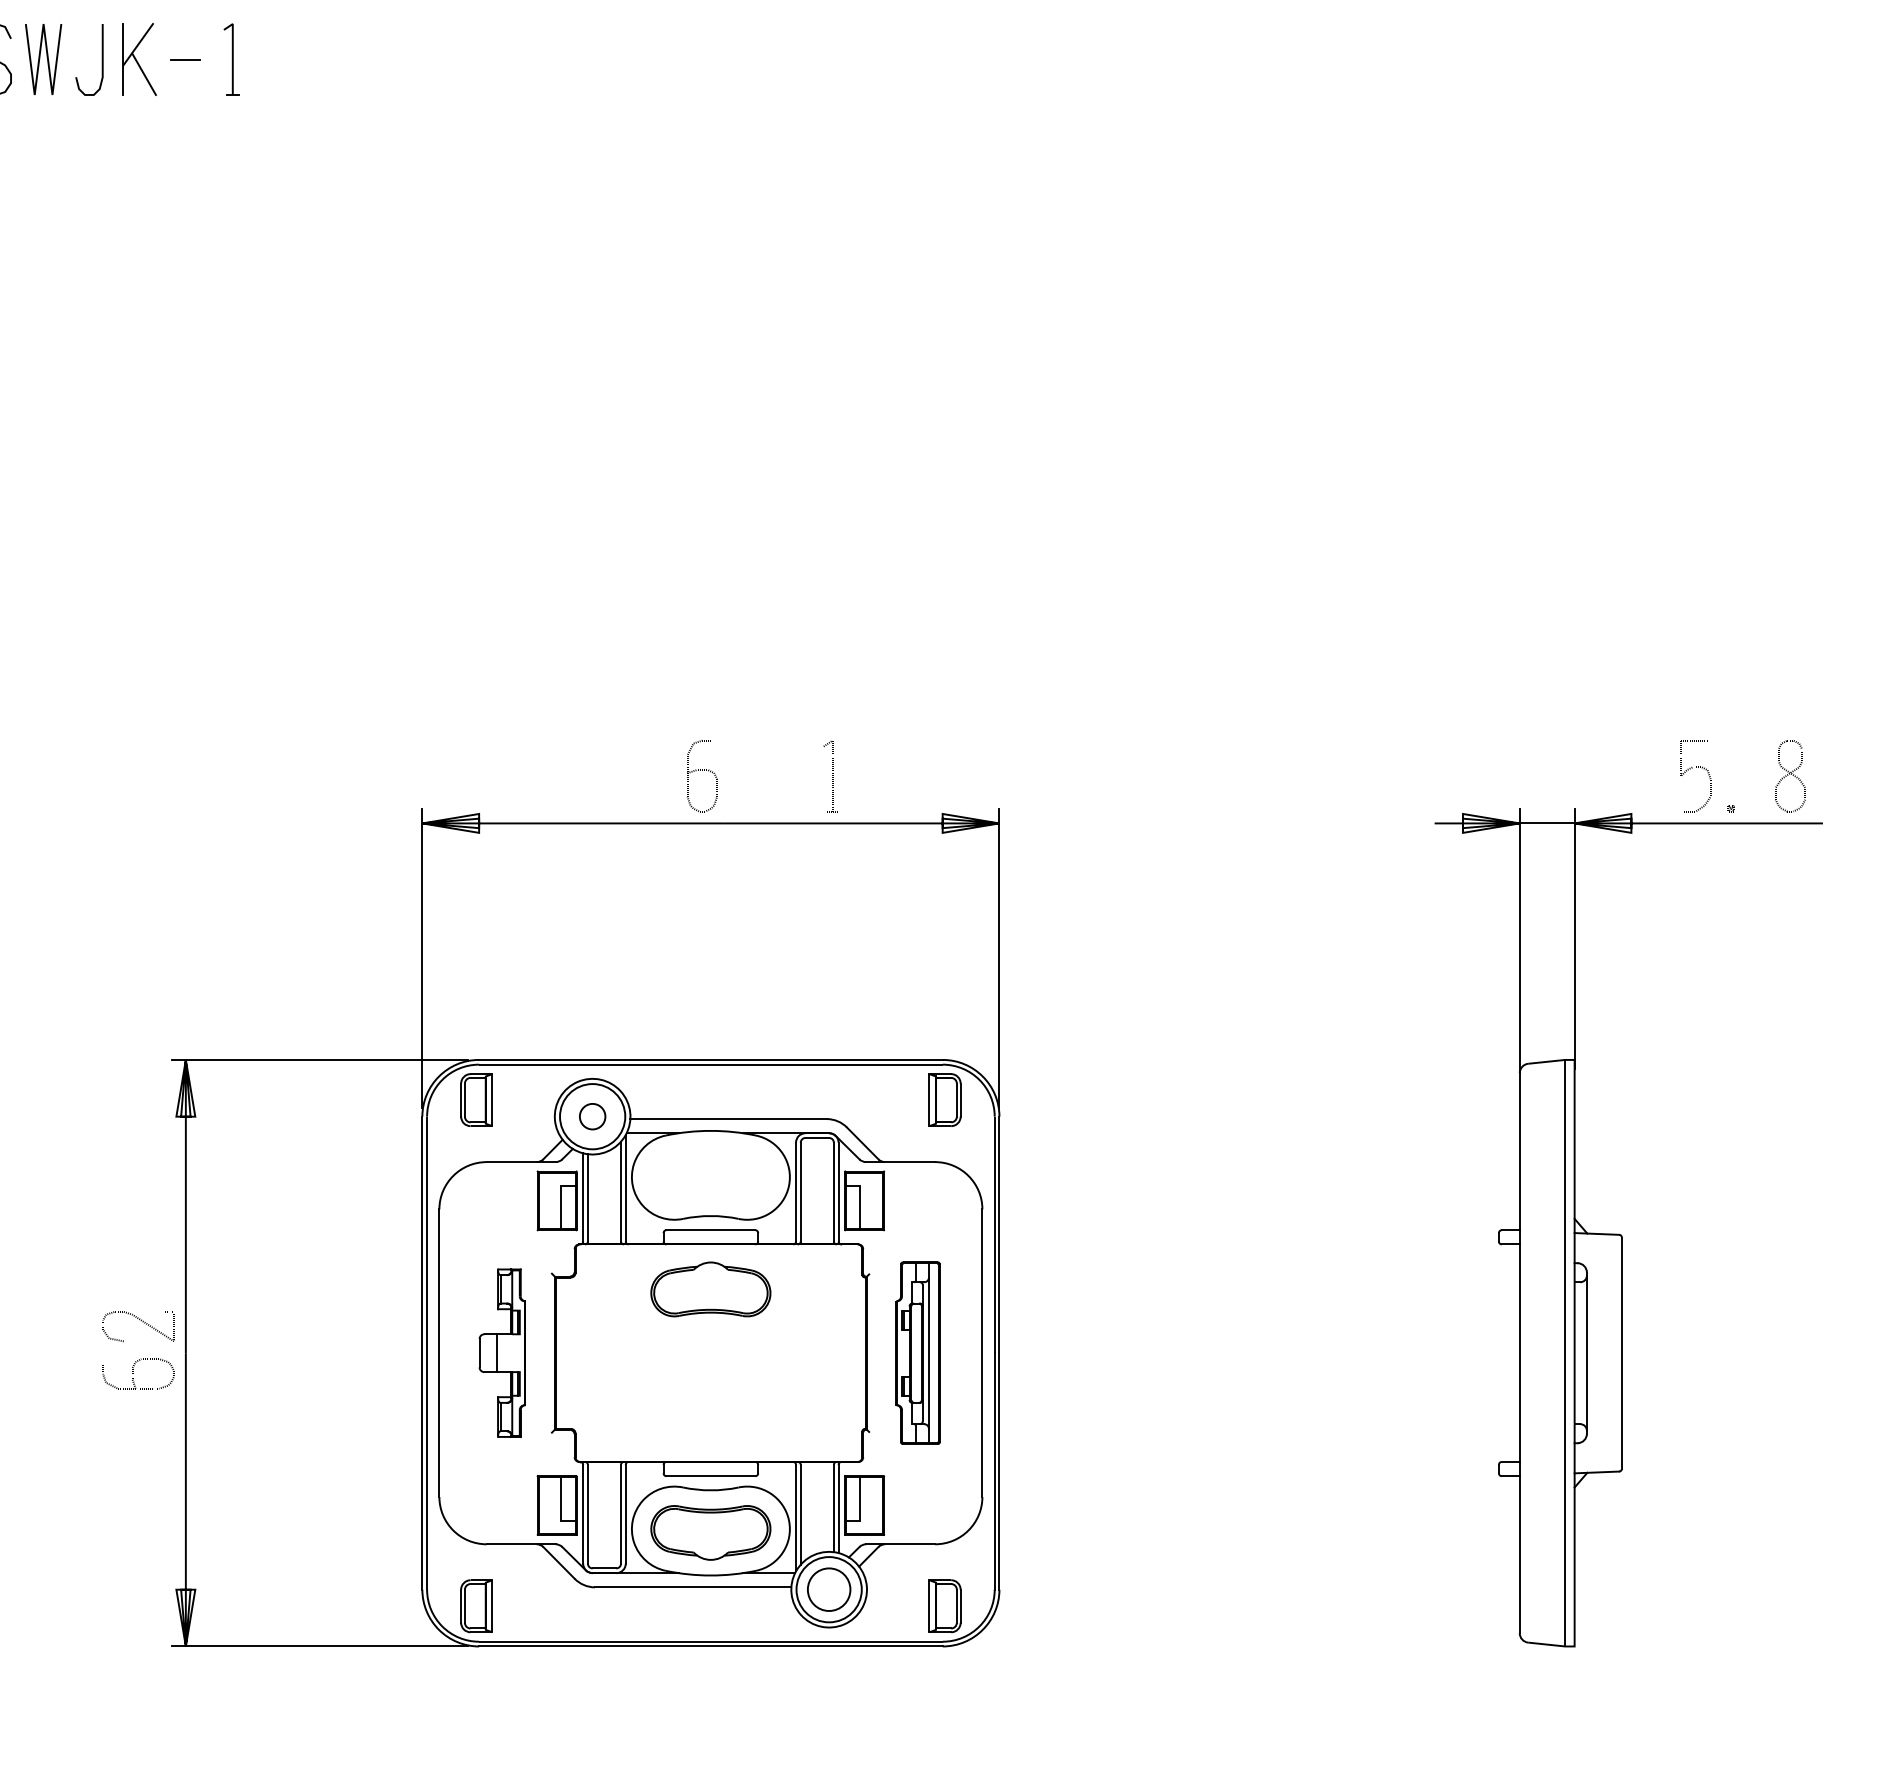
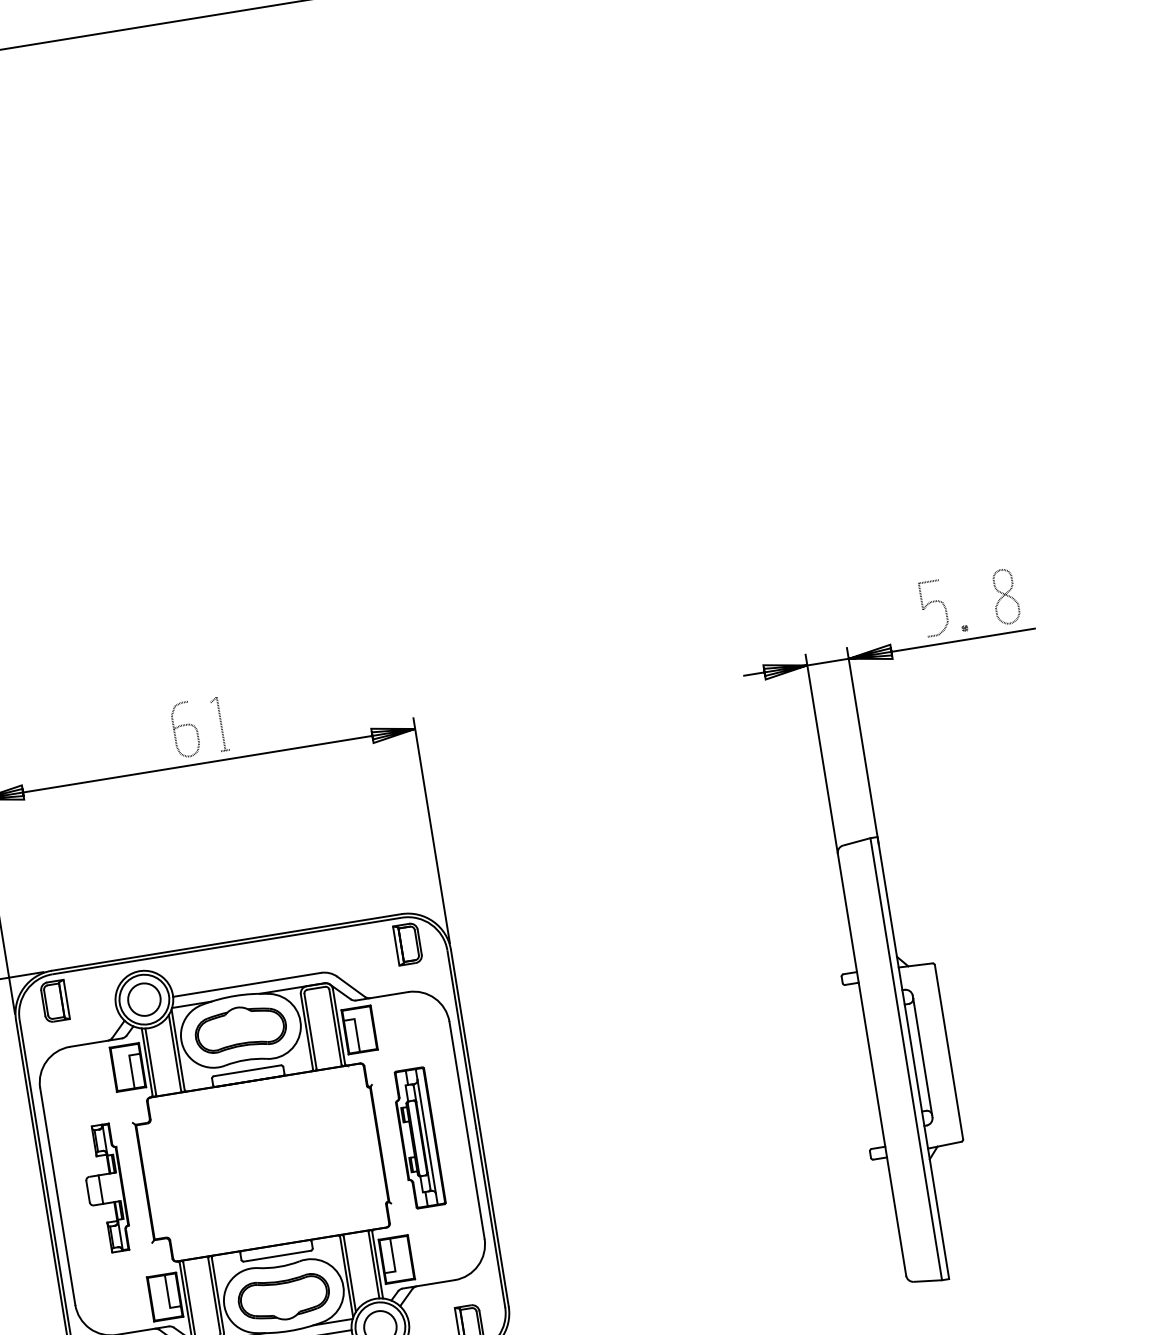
part: (830, 776) -> (219, 724), moved
circle: (592, 1116) -> (144, 999), size x1.67
part: (710, 1289) -> (240, 1028), moved

